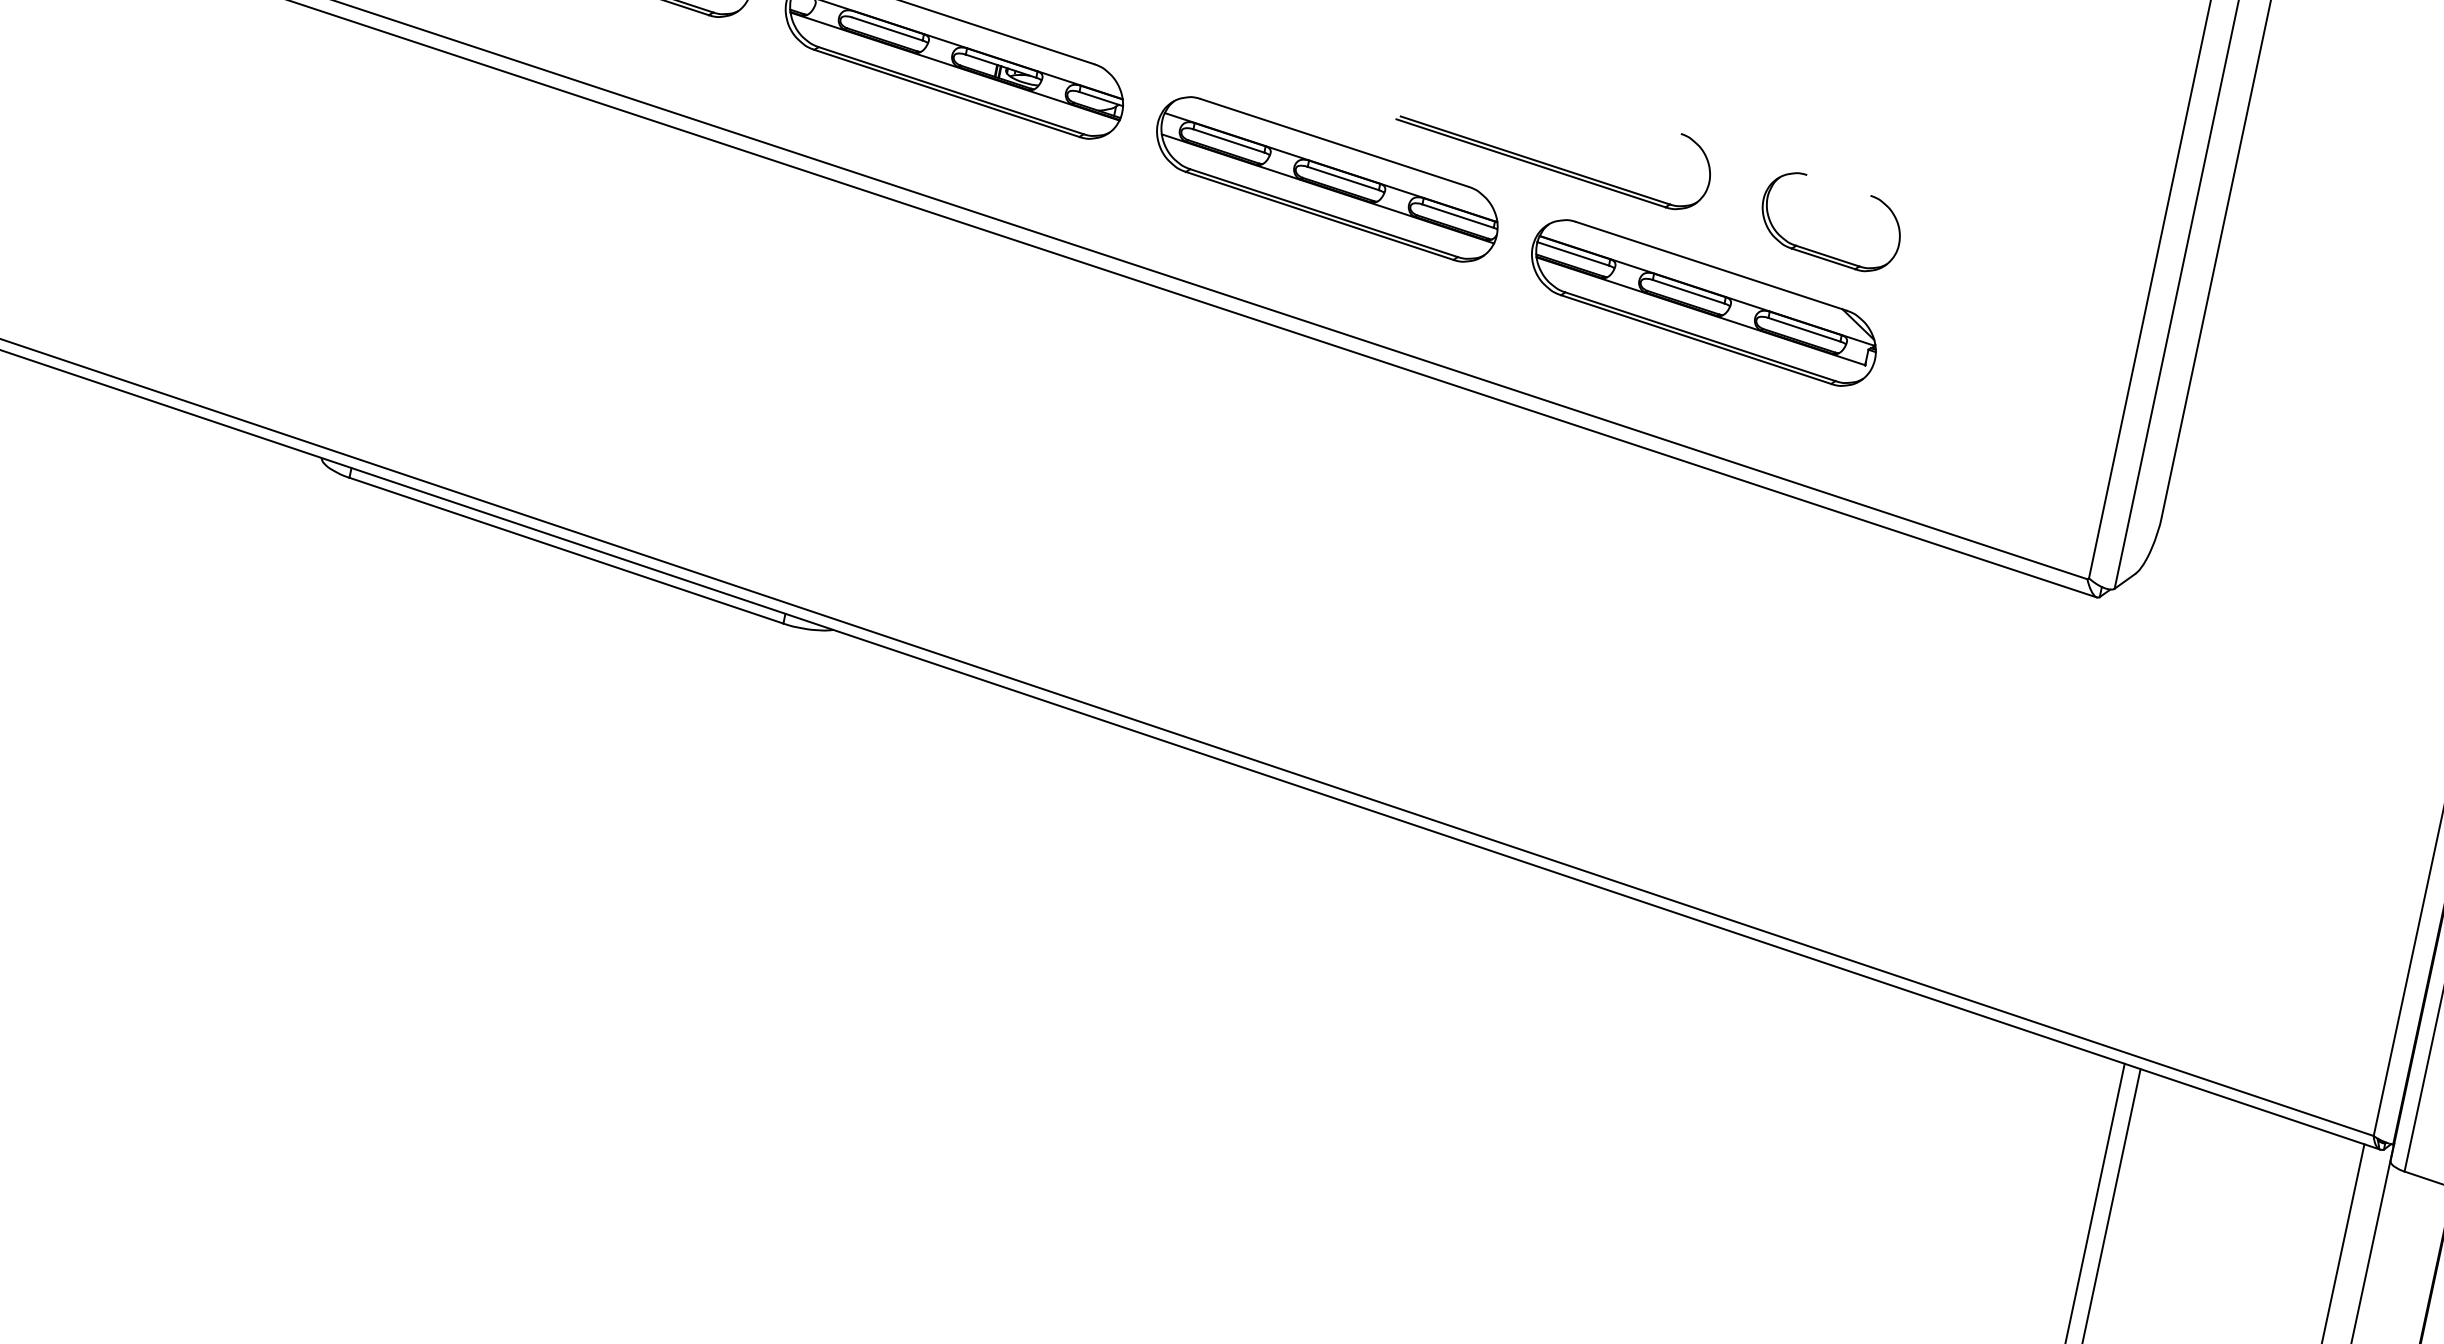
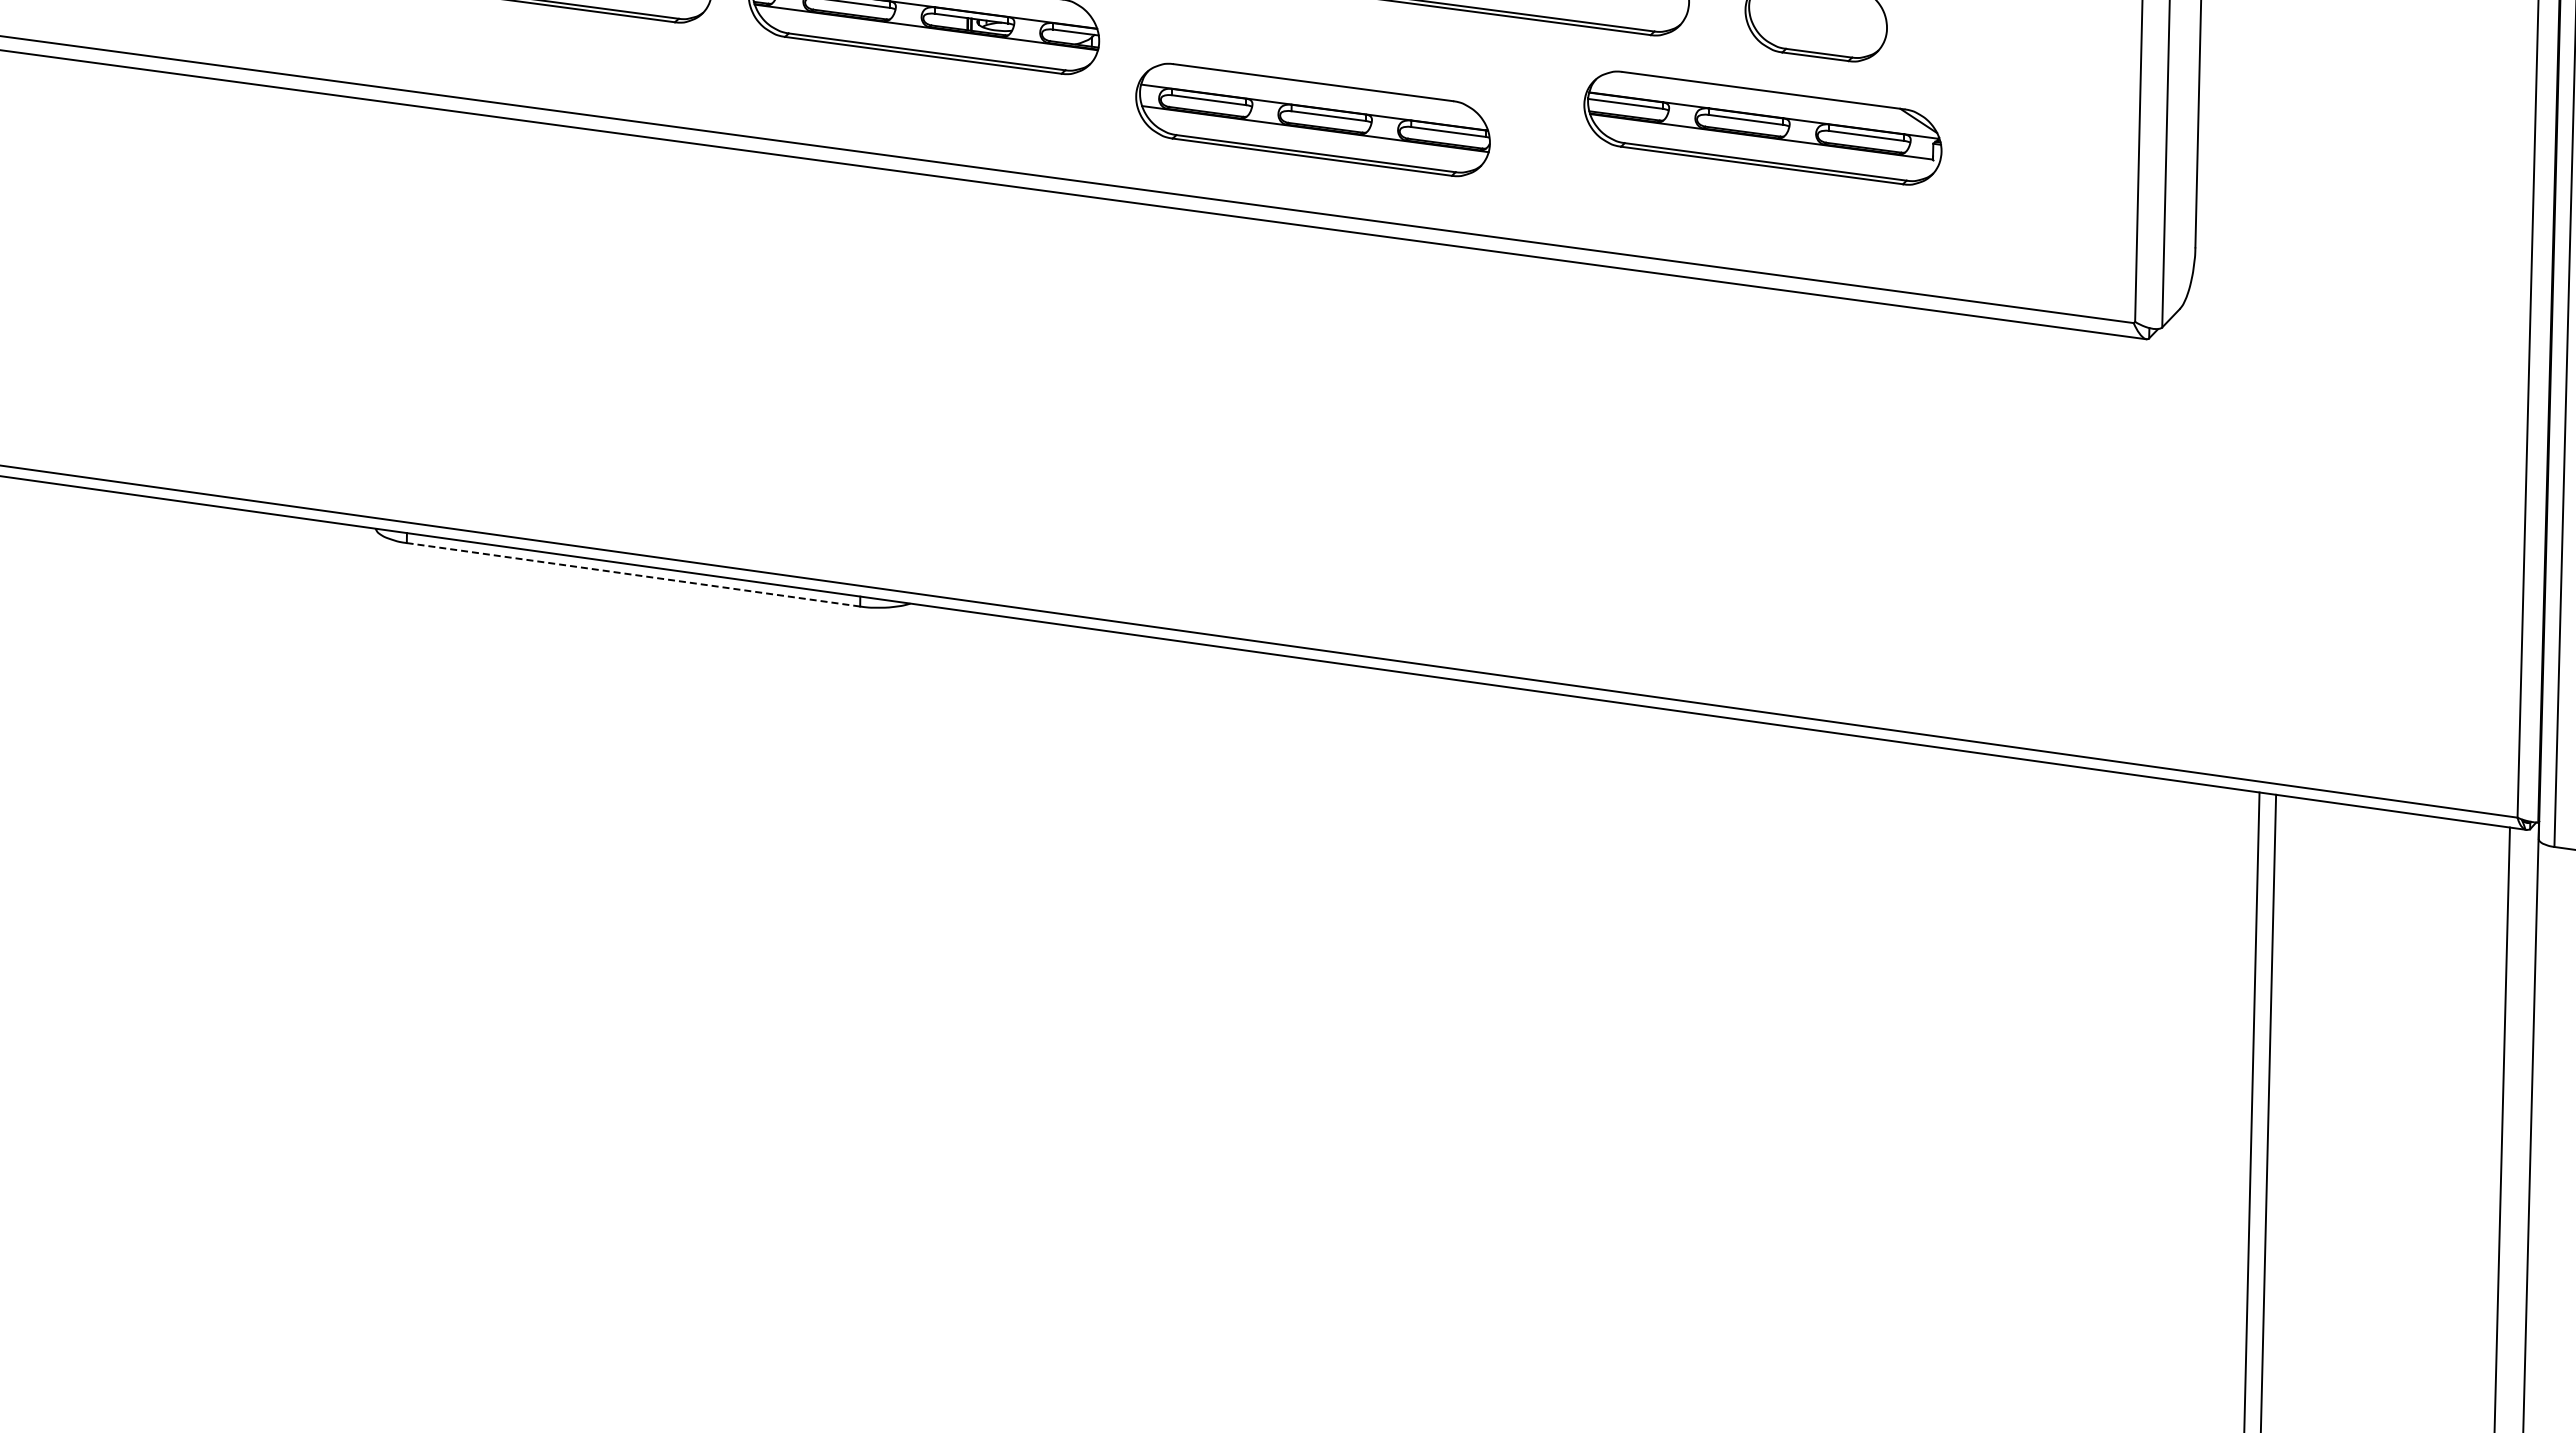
part: (1326, 178) -> (1312, 119), moved
part: (1703, 302) -> (1762, 127), moved
line: (566, 550) -> (633, 574), solid -> dashed

